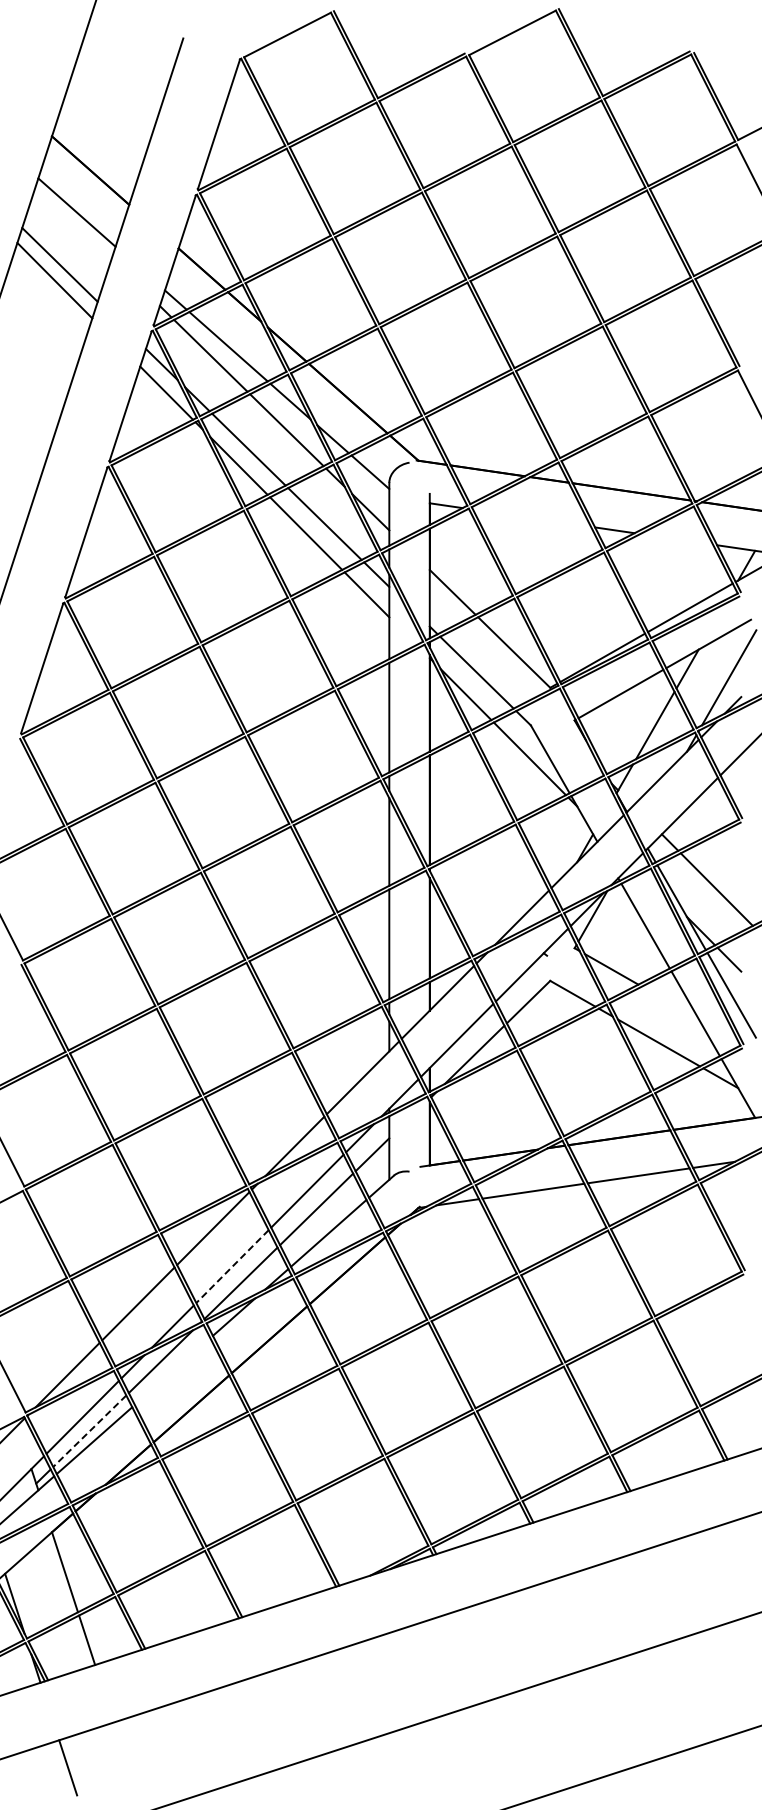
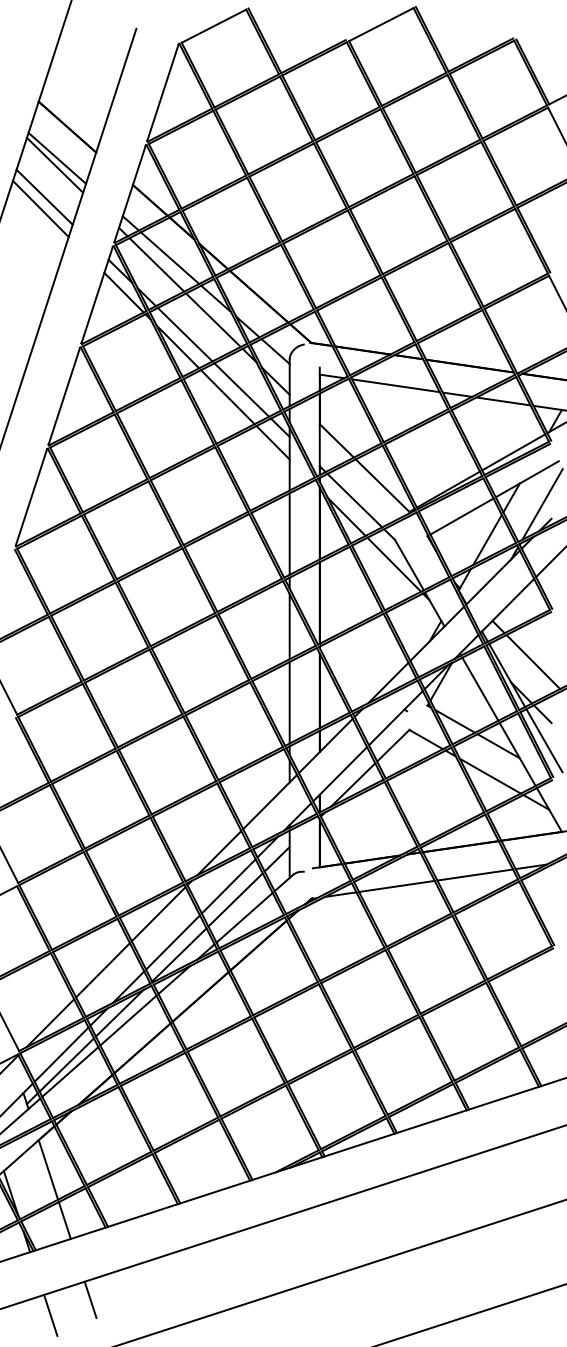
line: (73, 221) -> (54, 164), added
line: (532, 517) -> (396, 385), added
line: (676, 539) -> (503, 401), added
line: (669, 1002) -> (498, 746), added
line: (232, 1266) -> (173, 942), dashed -> solid
line: (172, 1371) -> (128, 1020), added
line: (89, 1431) -> (66, 1065), dashed -> solid
line: (121, 1746) -> (90, 1299), added

